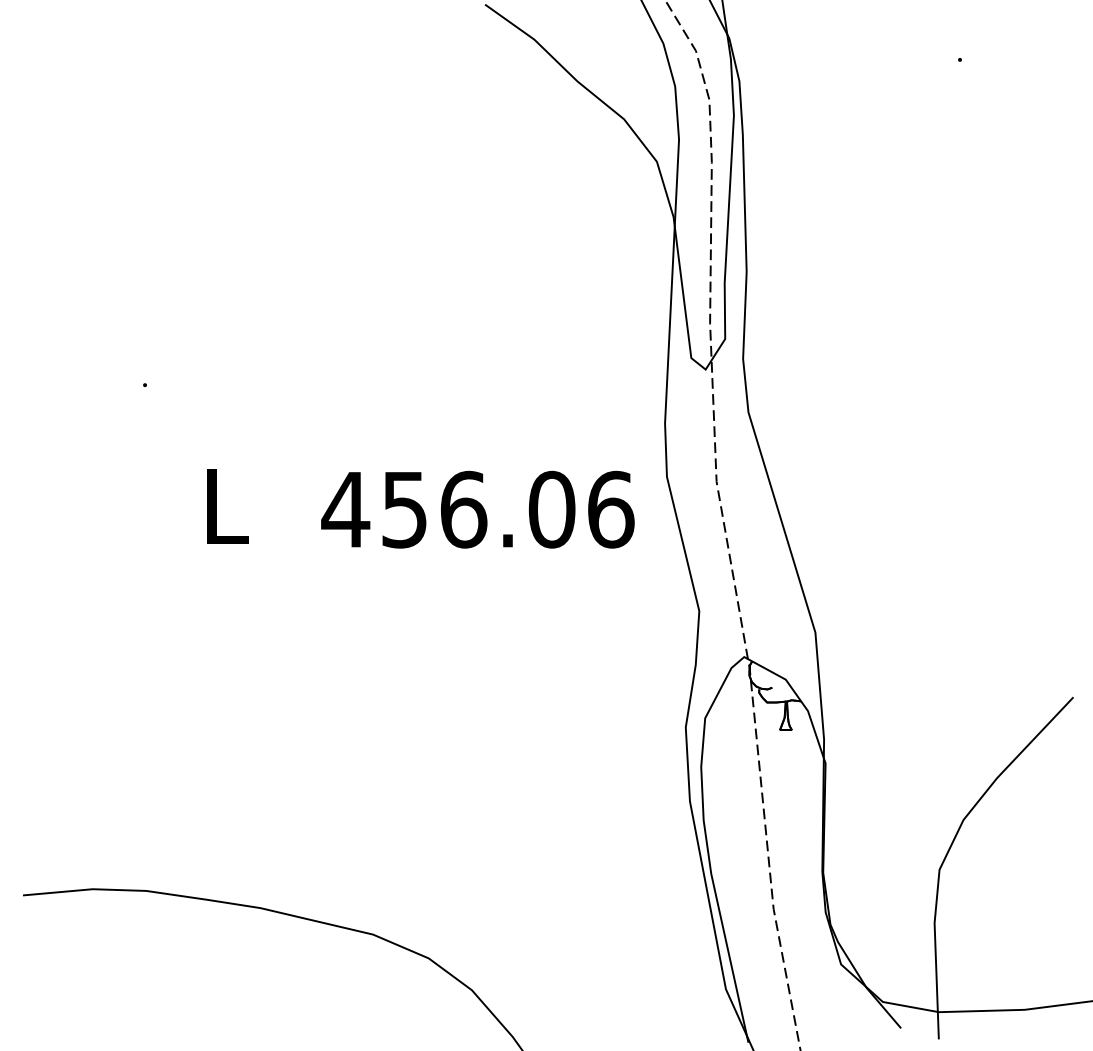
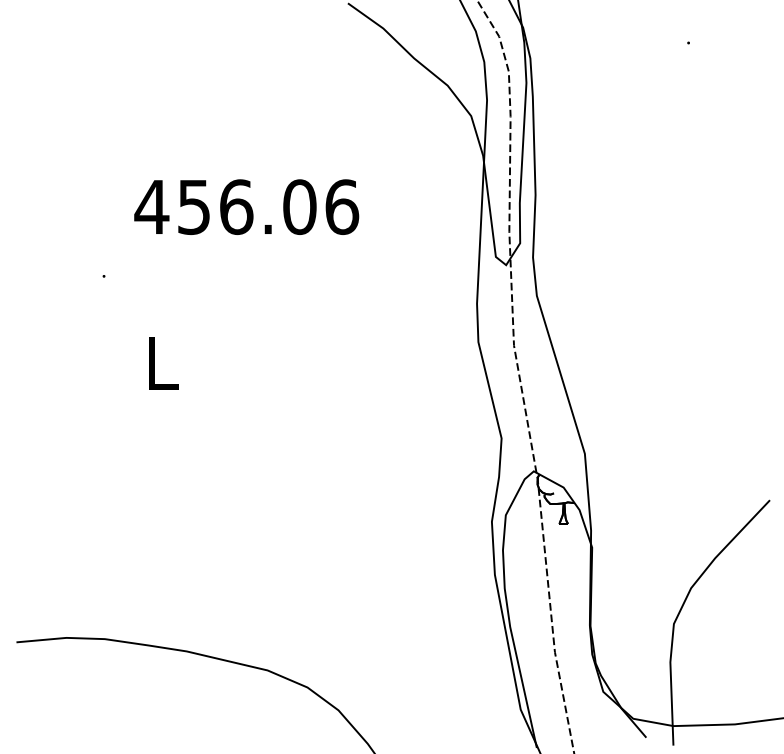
text: (477, 509) -> (246, 206), moved

